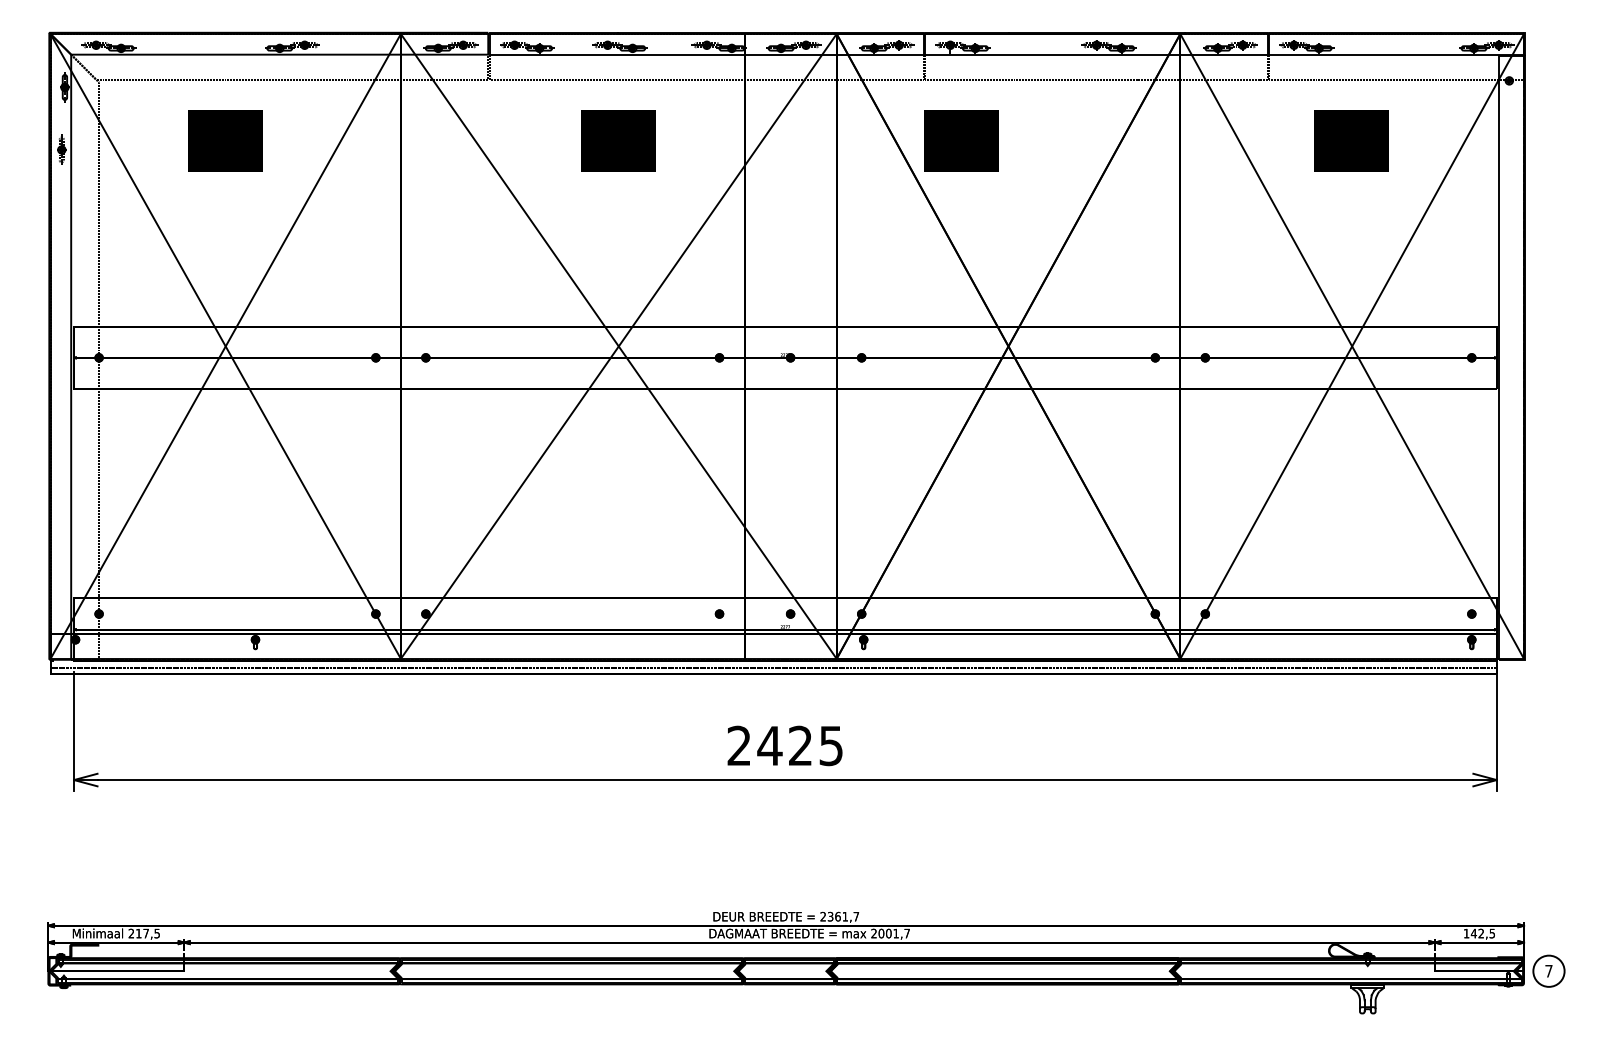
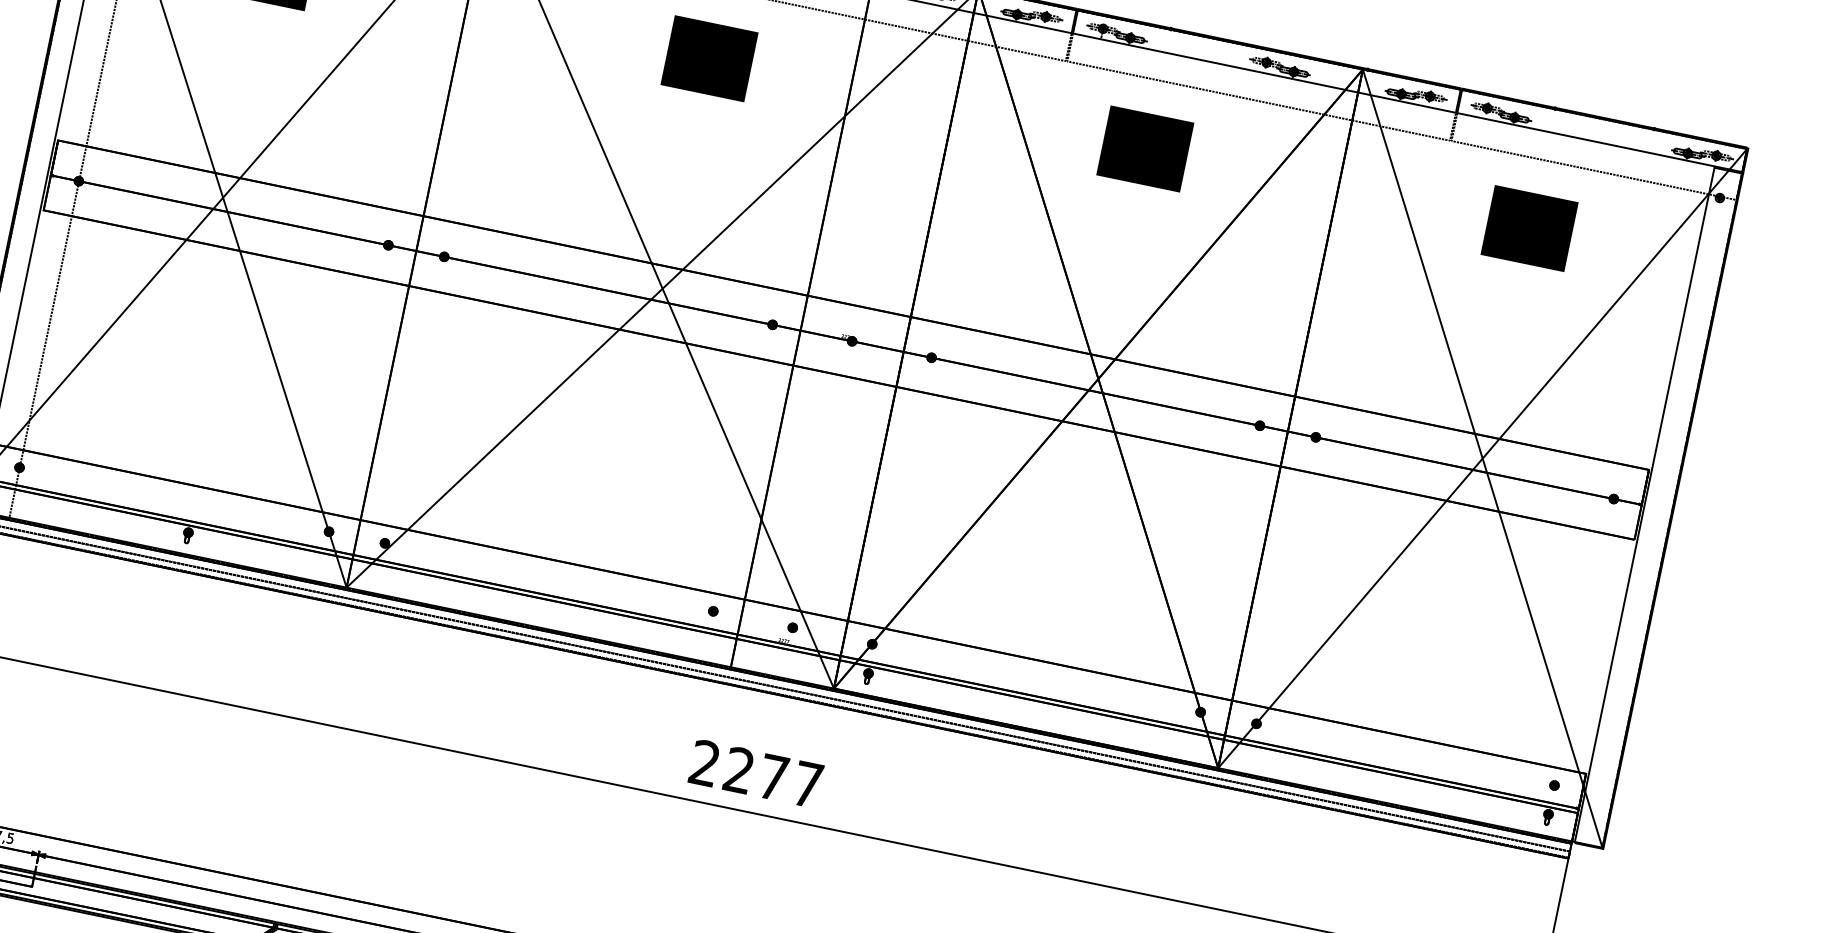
text: (961, 140) -> (1144, 148), moved
text: (799, 745) -> (772, 776), 2425 -> 2277

